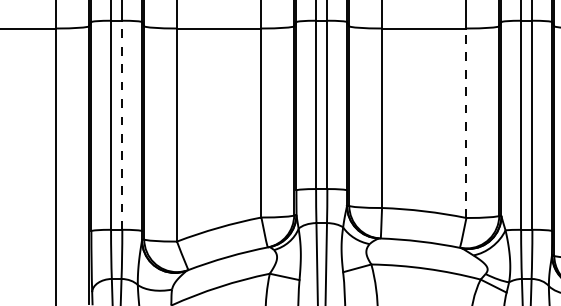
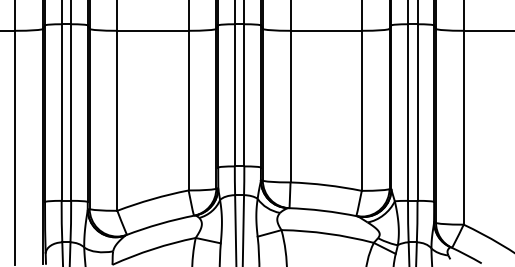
line: (466, 122) -> (361, 110), dashed -> solid
line: (122, 125) -> (71, 112), dashed -> solid

